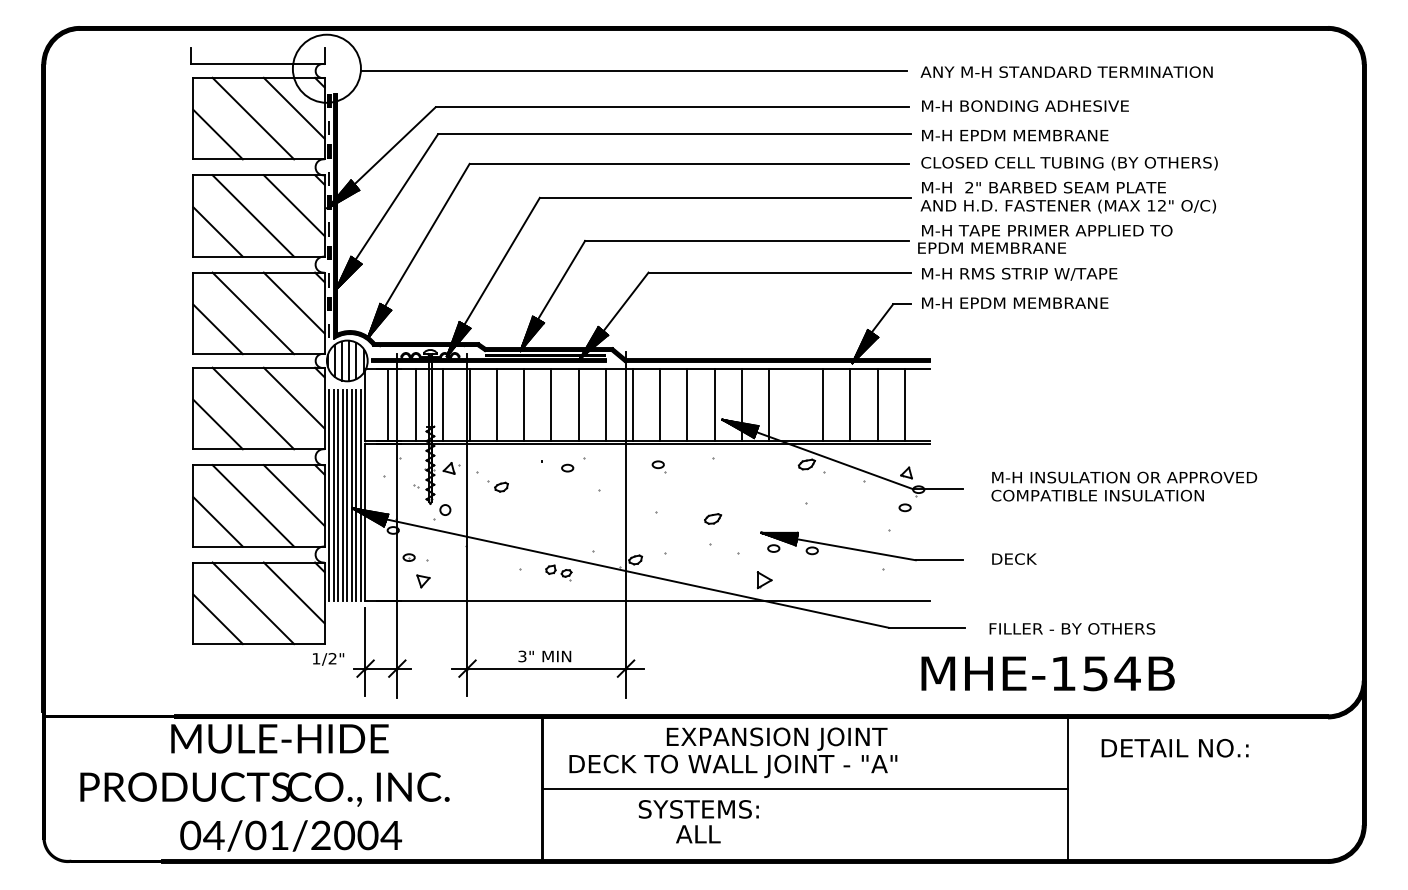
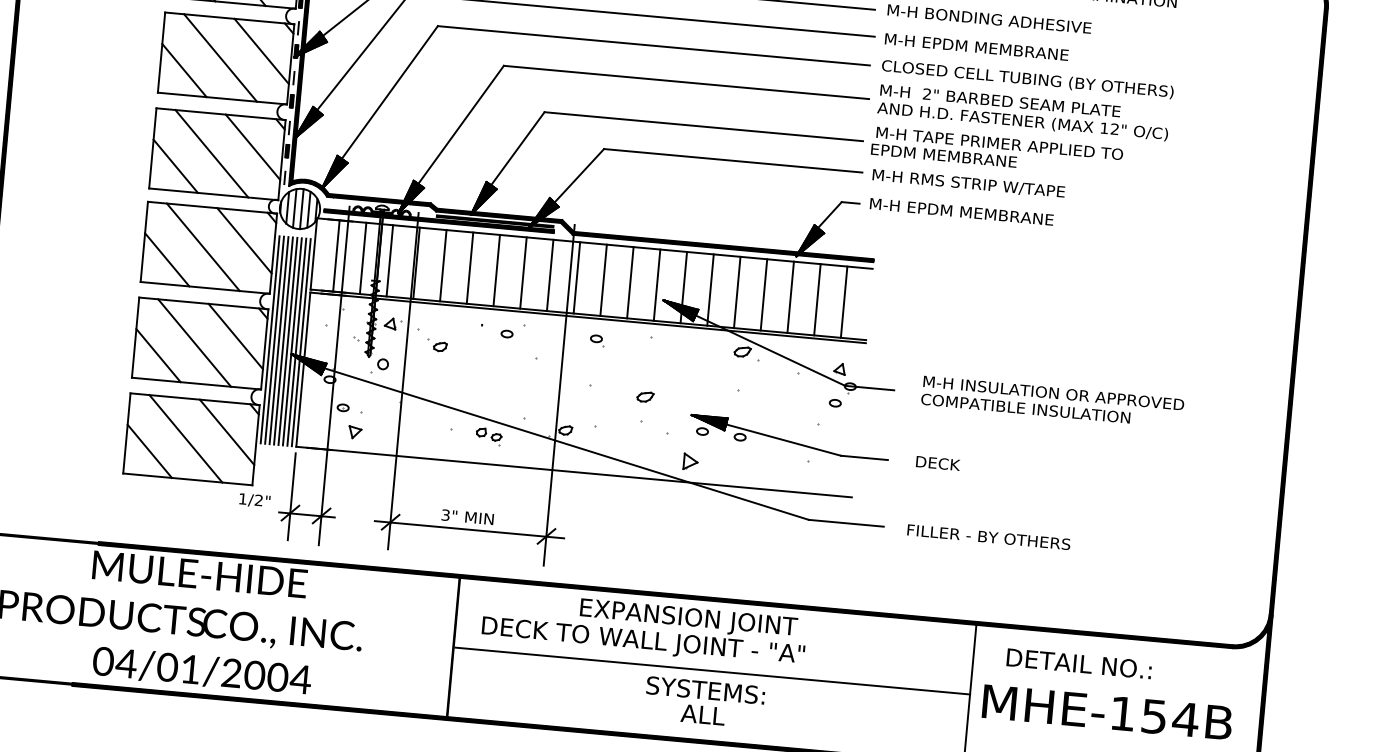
line: (796, 404) -> (737, 291), added
text: (1047, 673) -> (1106, 712), moved
text: (698, 821) -> (704, 702), moved

